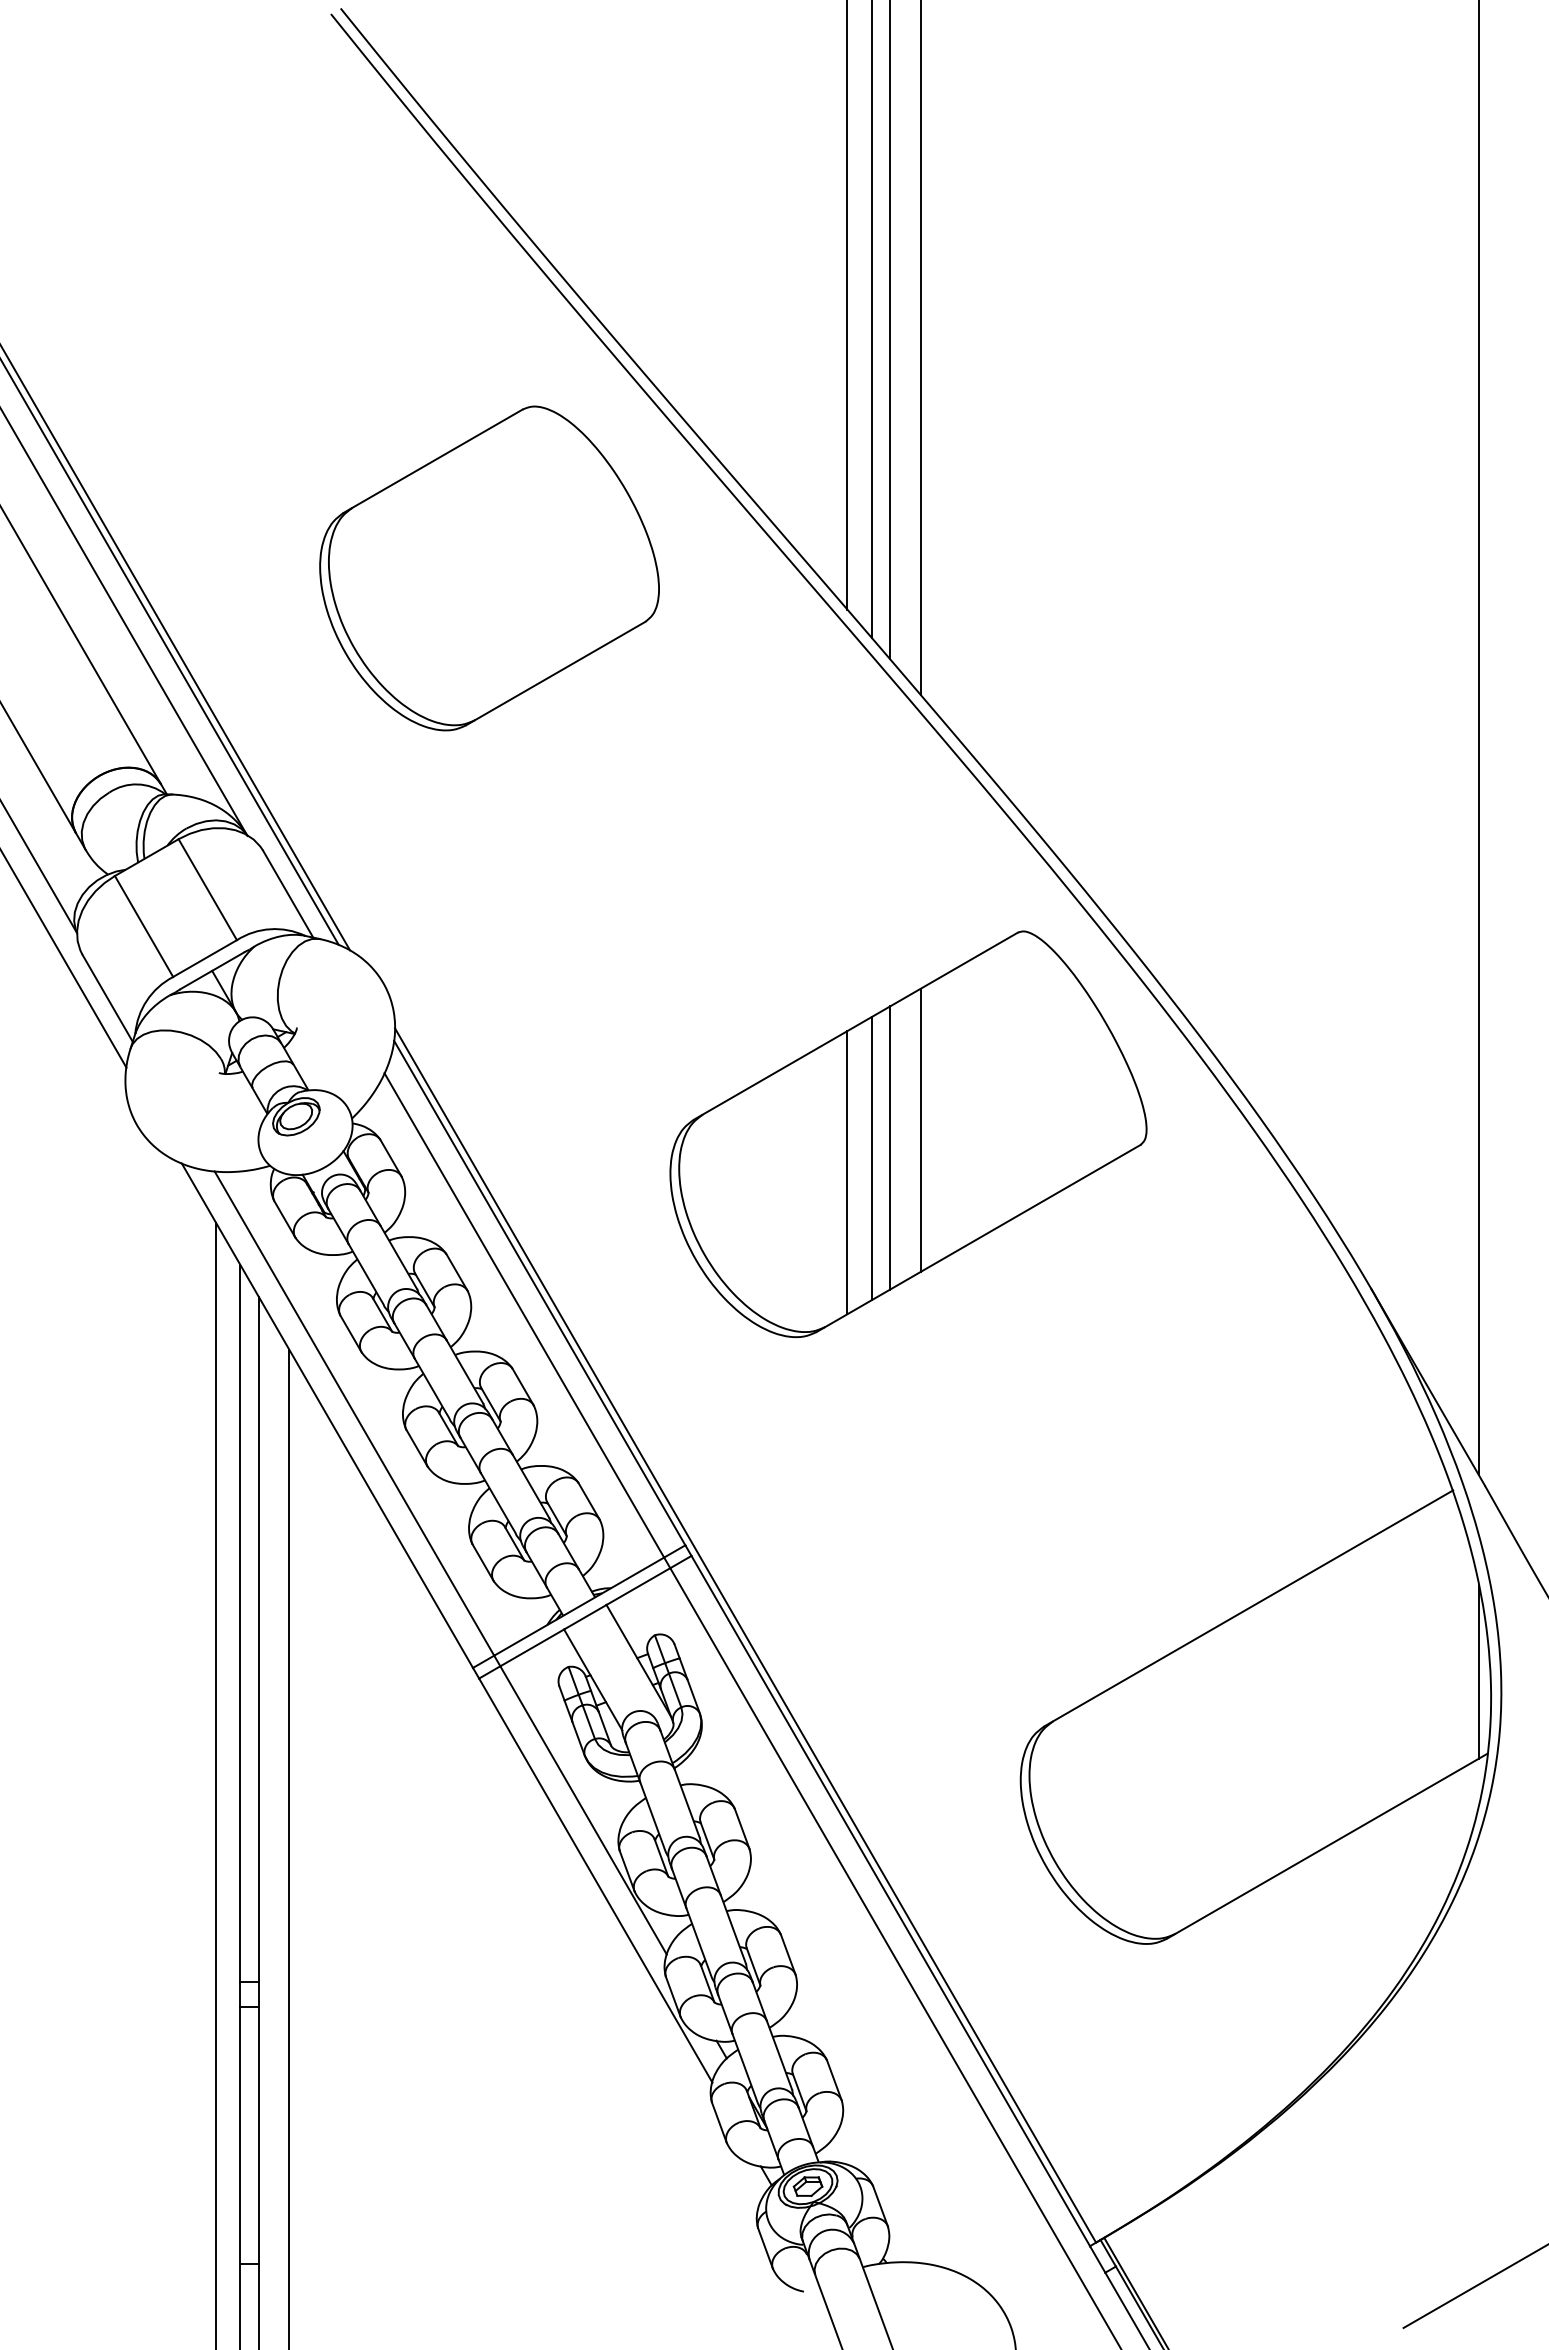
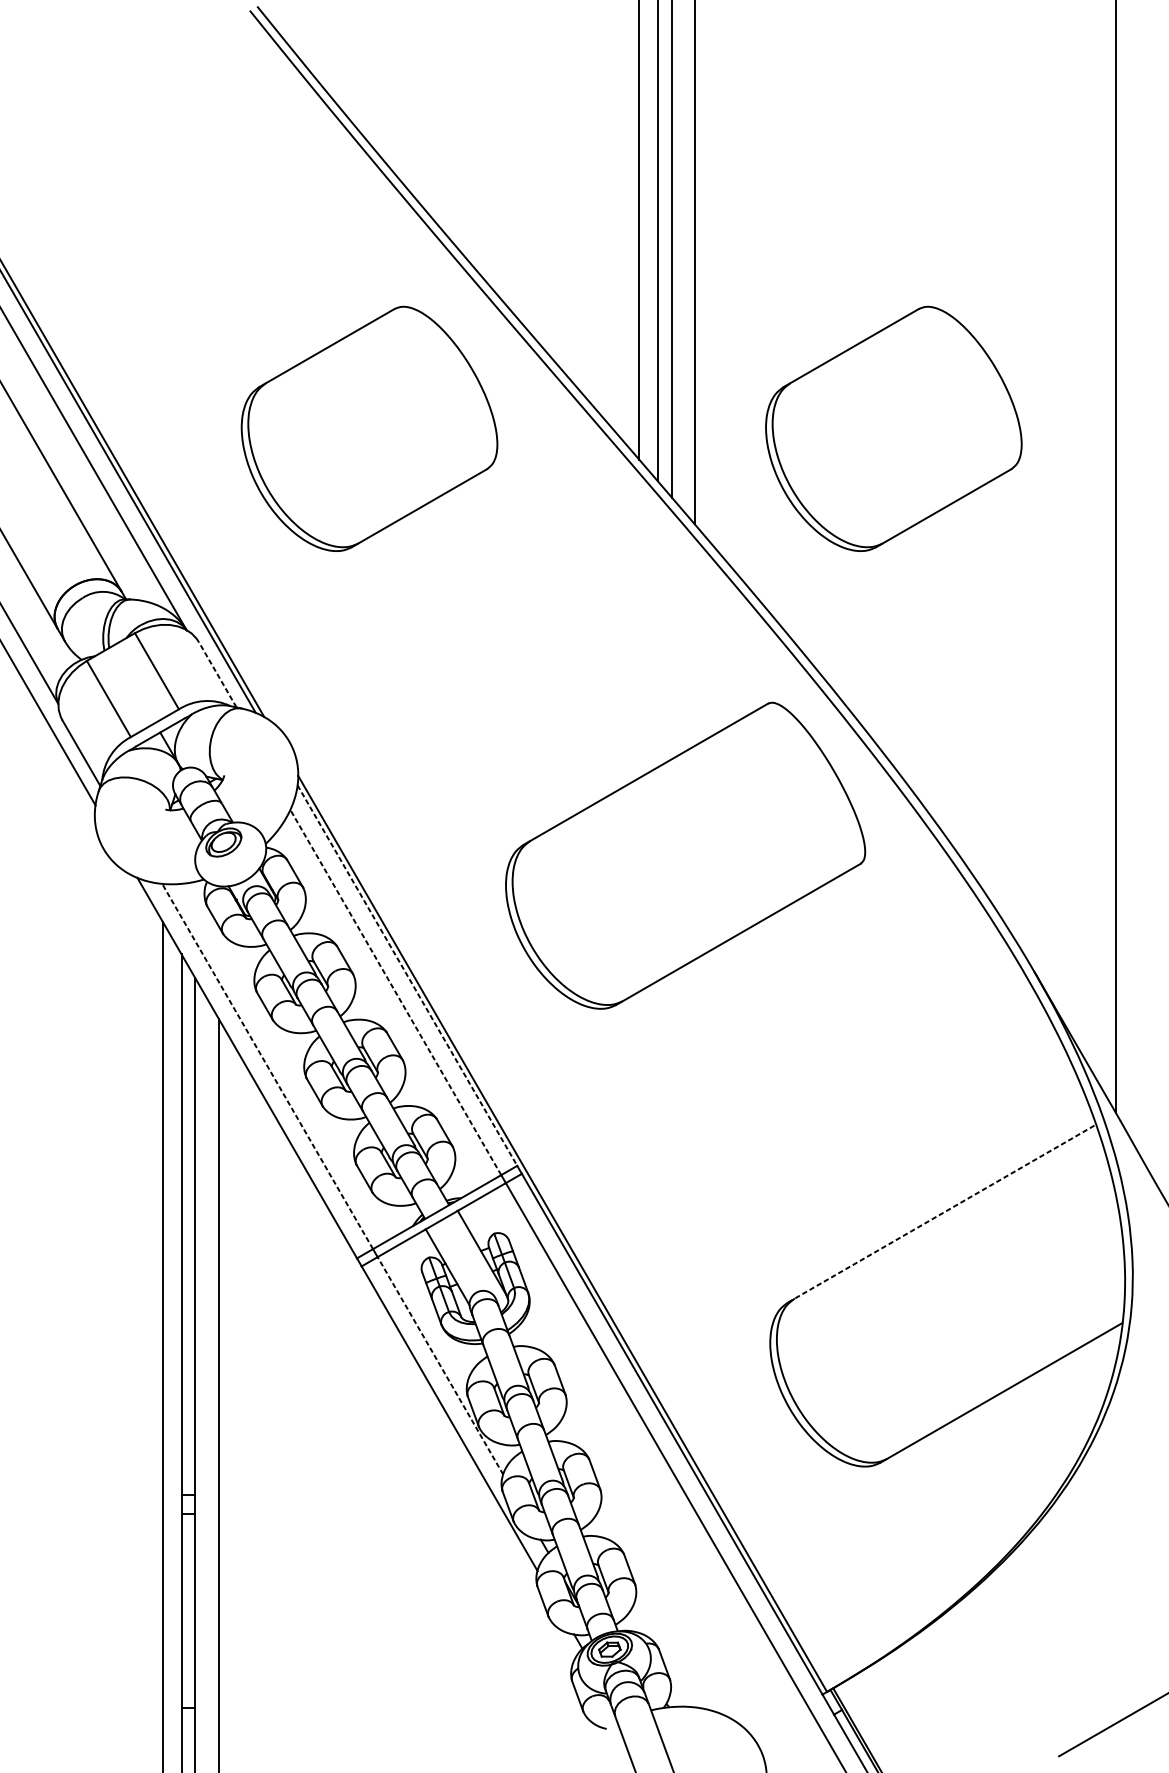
part: (1184, 568) -> (893, 428), added
line: (287, 893) -> (217, 674), solid -> dashed
line: (920, 1129) -> (694, 852), removed
line: (890, 1147) -> (672, 865), removed
line: (871, 1158) -> (657, 874), removed
line: (847, 1172) -> (639, 884), removed
line: (540, 1293) -> (407, 975), solid -> dashed
line: (524, 1315) -> (395, 992), solid -> dashed
line: (354, 1413) -> (267, 1066), solid -> dashed
line: (1249, 1608) -> (942, 1213), solid -> dashed
line: (1478, 1671) -> (1115, 1261), removed
line: (583, 1810) -> (440, 1365), solid -> dashed

